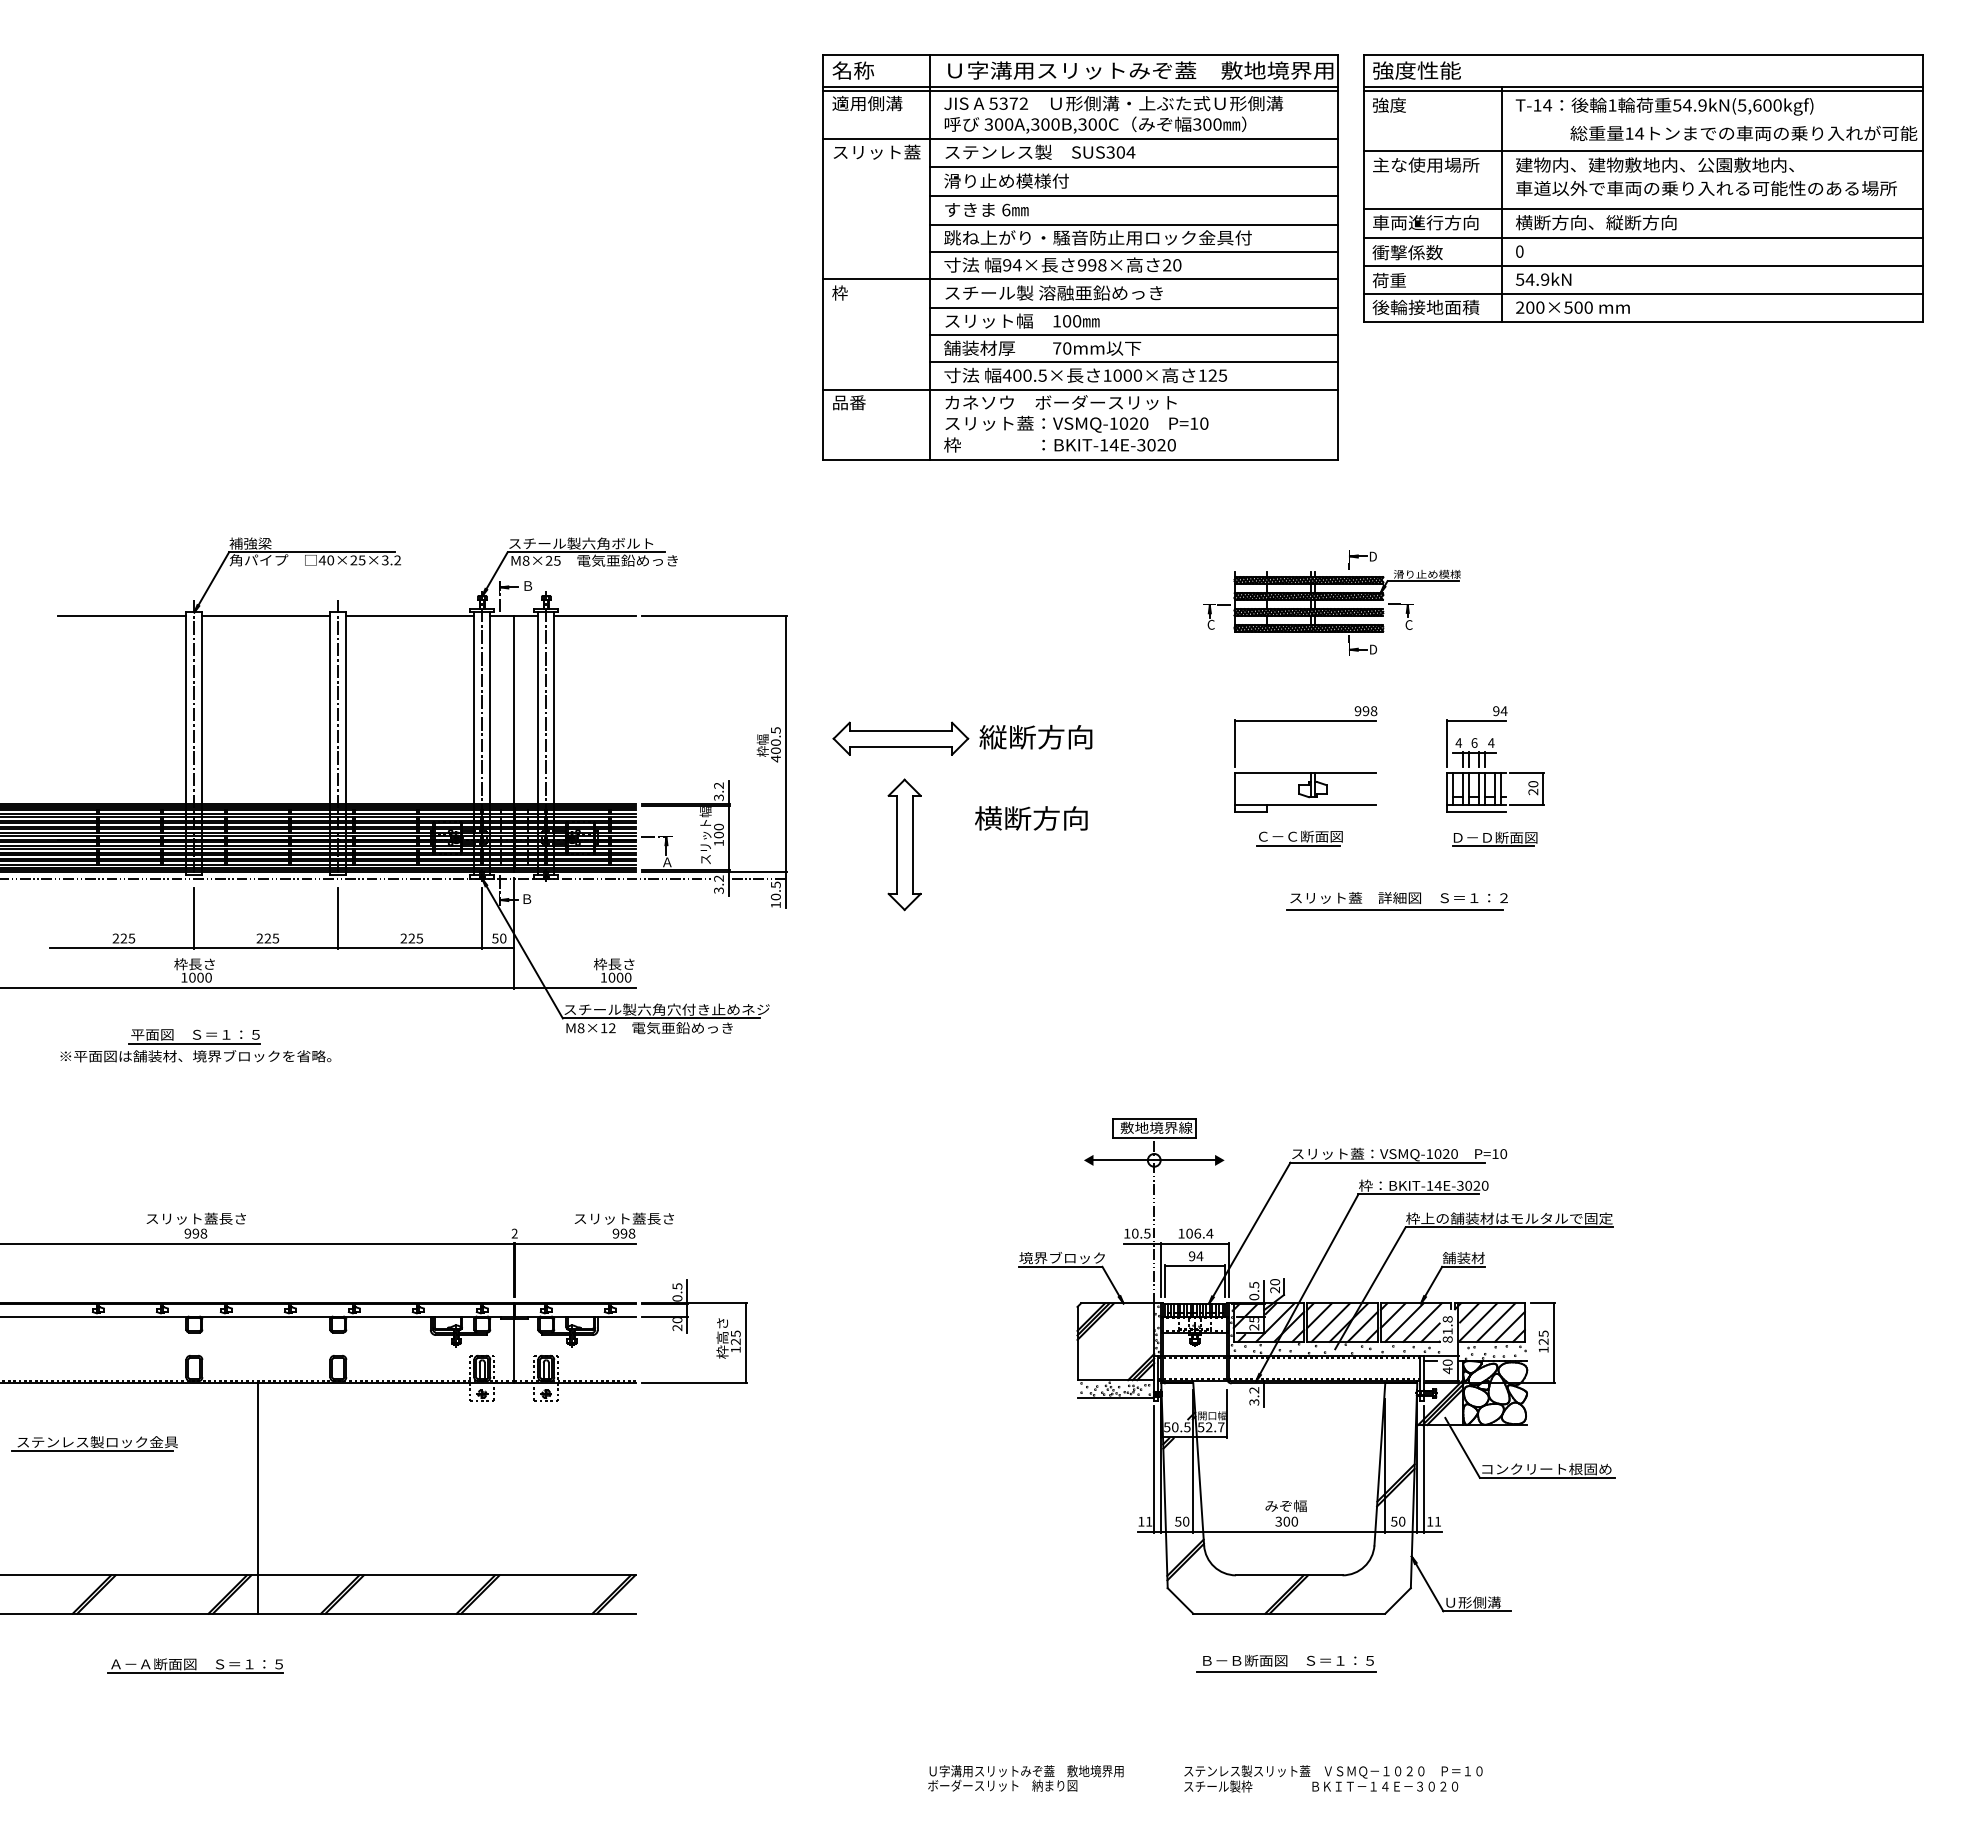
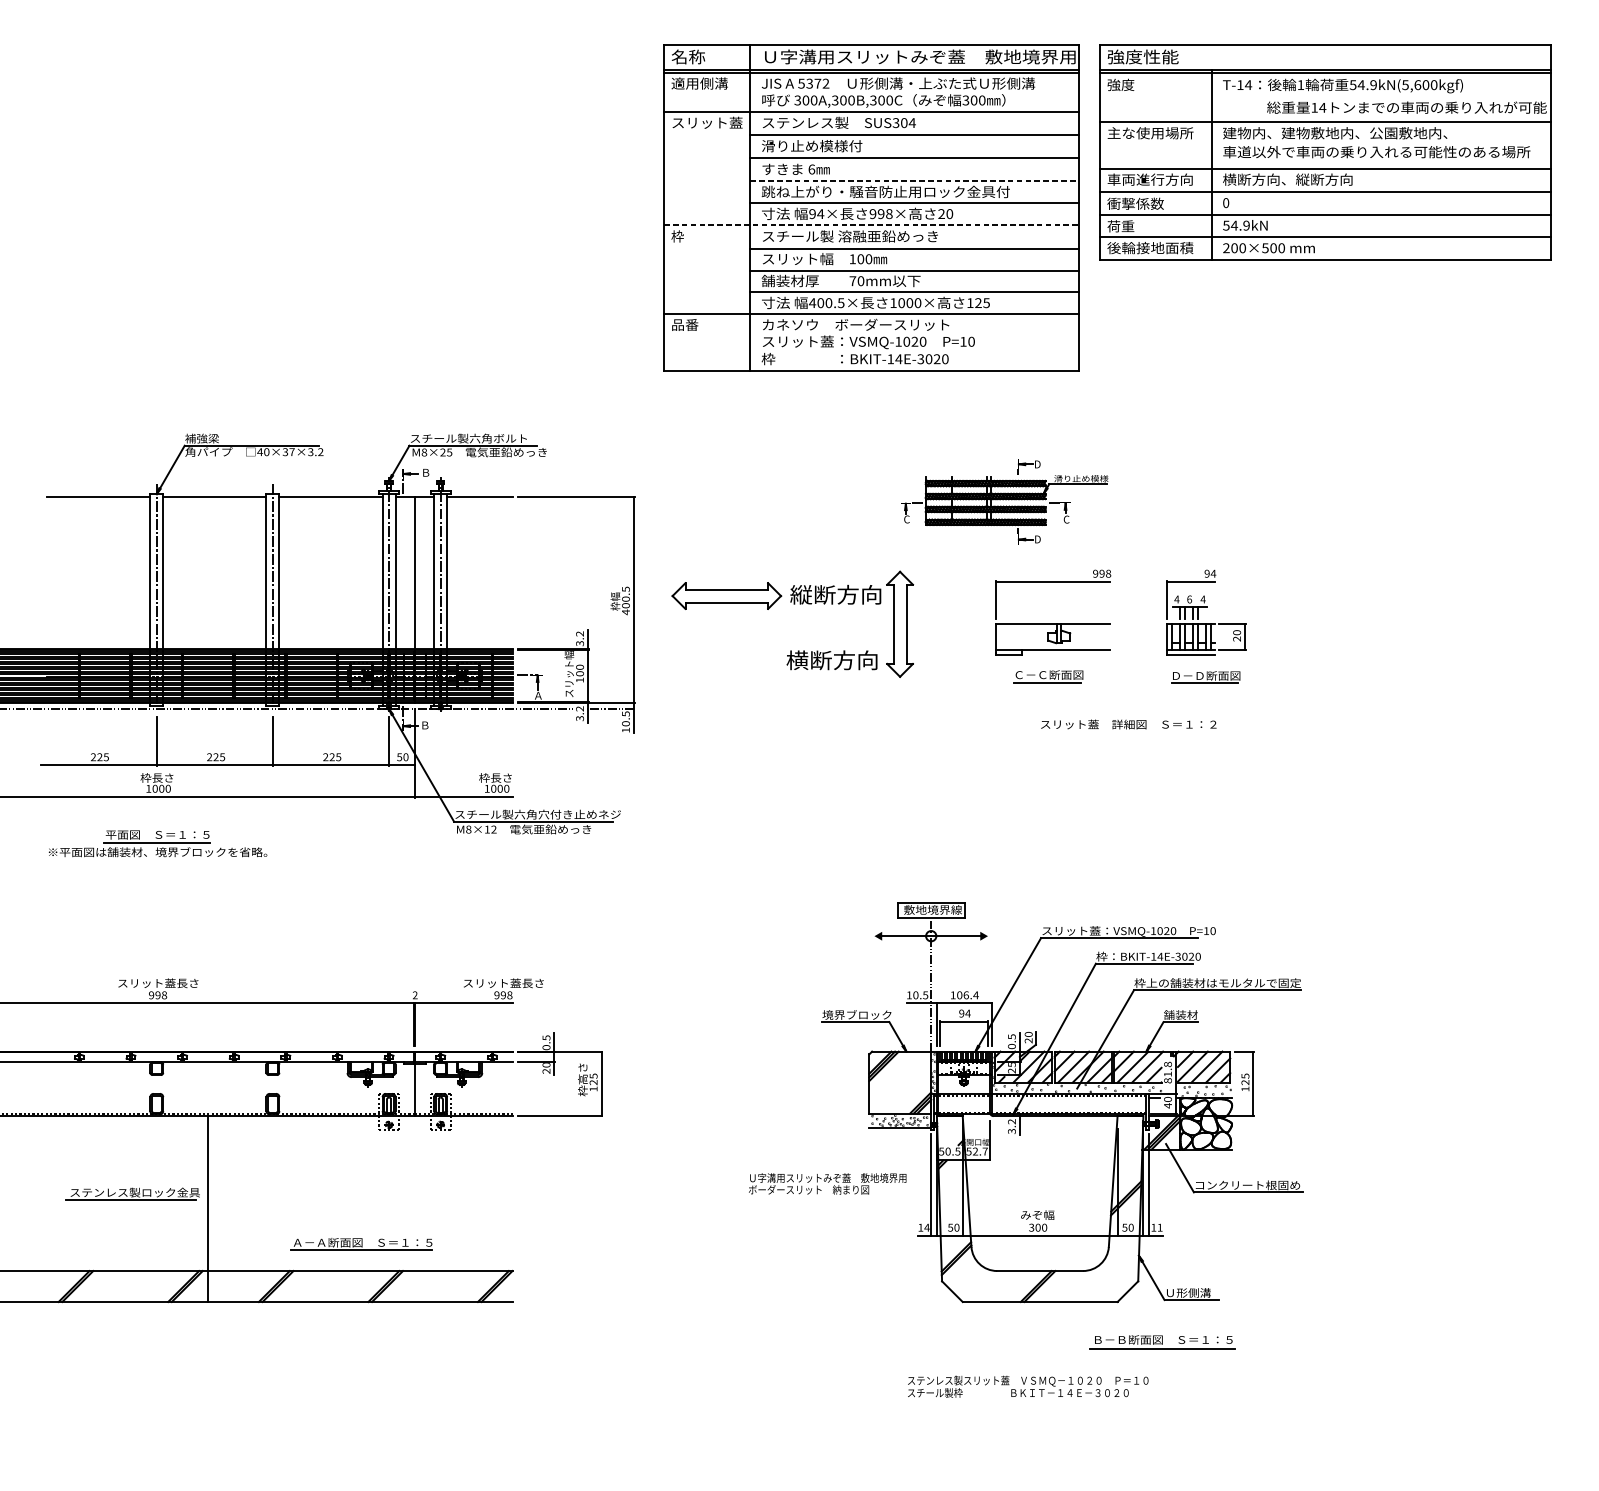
line: (1134, 224) -> (915, 181), solid -> dashed
line: (1081, 279) -> (872, 225), solid -> dashed
text: (357, 560) -> (288, 452), 40×25×3.2 -> 40×37×3.2
part: (1331, 602) -> (1004, 501), moved
part: (904, 844) -> (899, 624), moved
line: (1394, 909) -> (1125, 733), removed
part: (94, 1443) -> (132, 1193), moved
text: (1148, 1521) -> (926, 1227), 11 -> 14
part: (1286, 1663) -> (1162, 1342), moved
part: (195, 1665) -> (361, 1243), moved
text: (1025, 1778) -> (827, 1183), moved
text: (1333, 1778) -> (1028, 1386), moved

